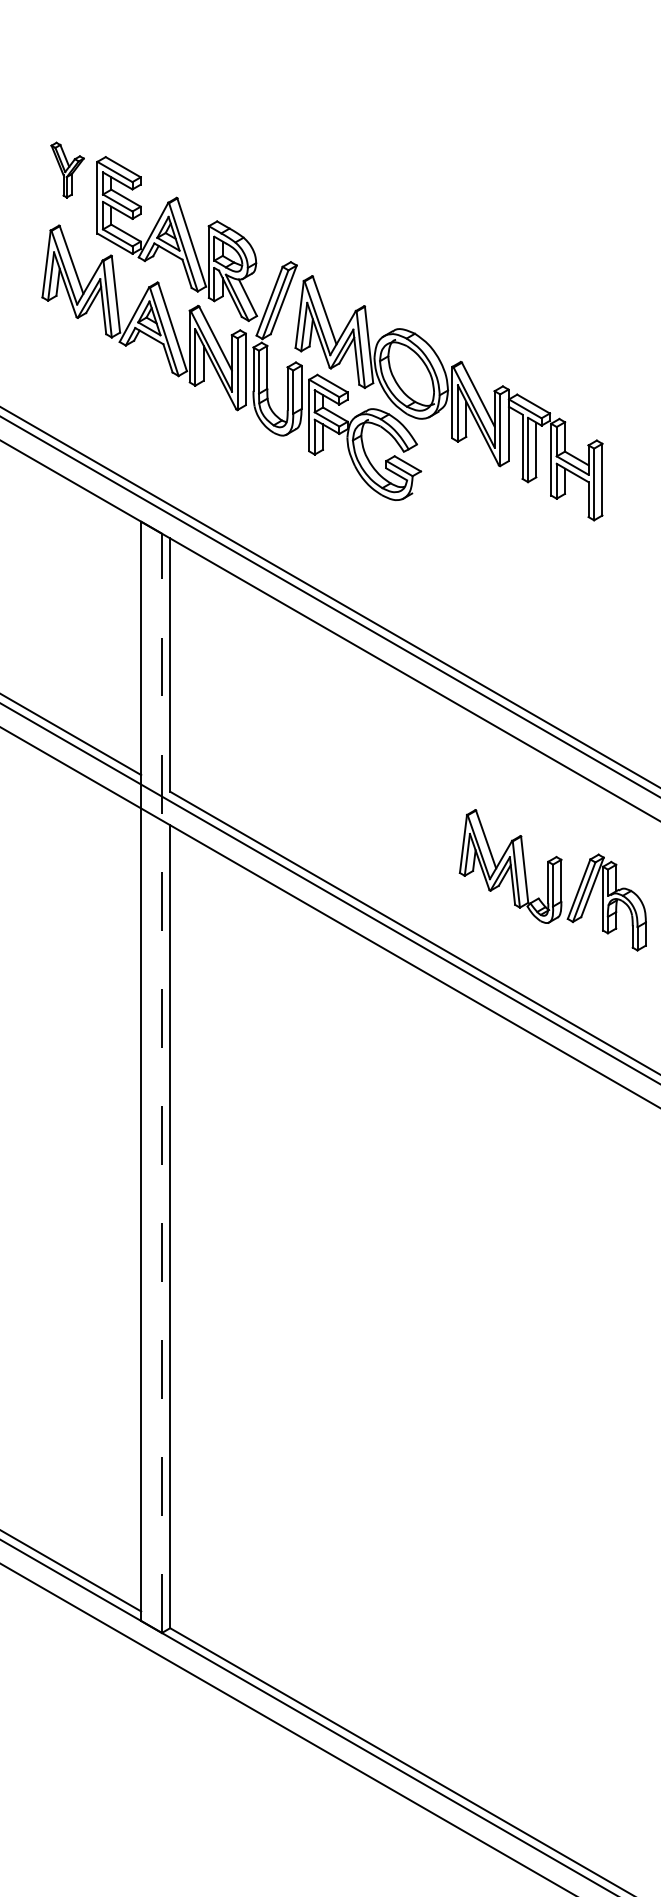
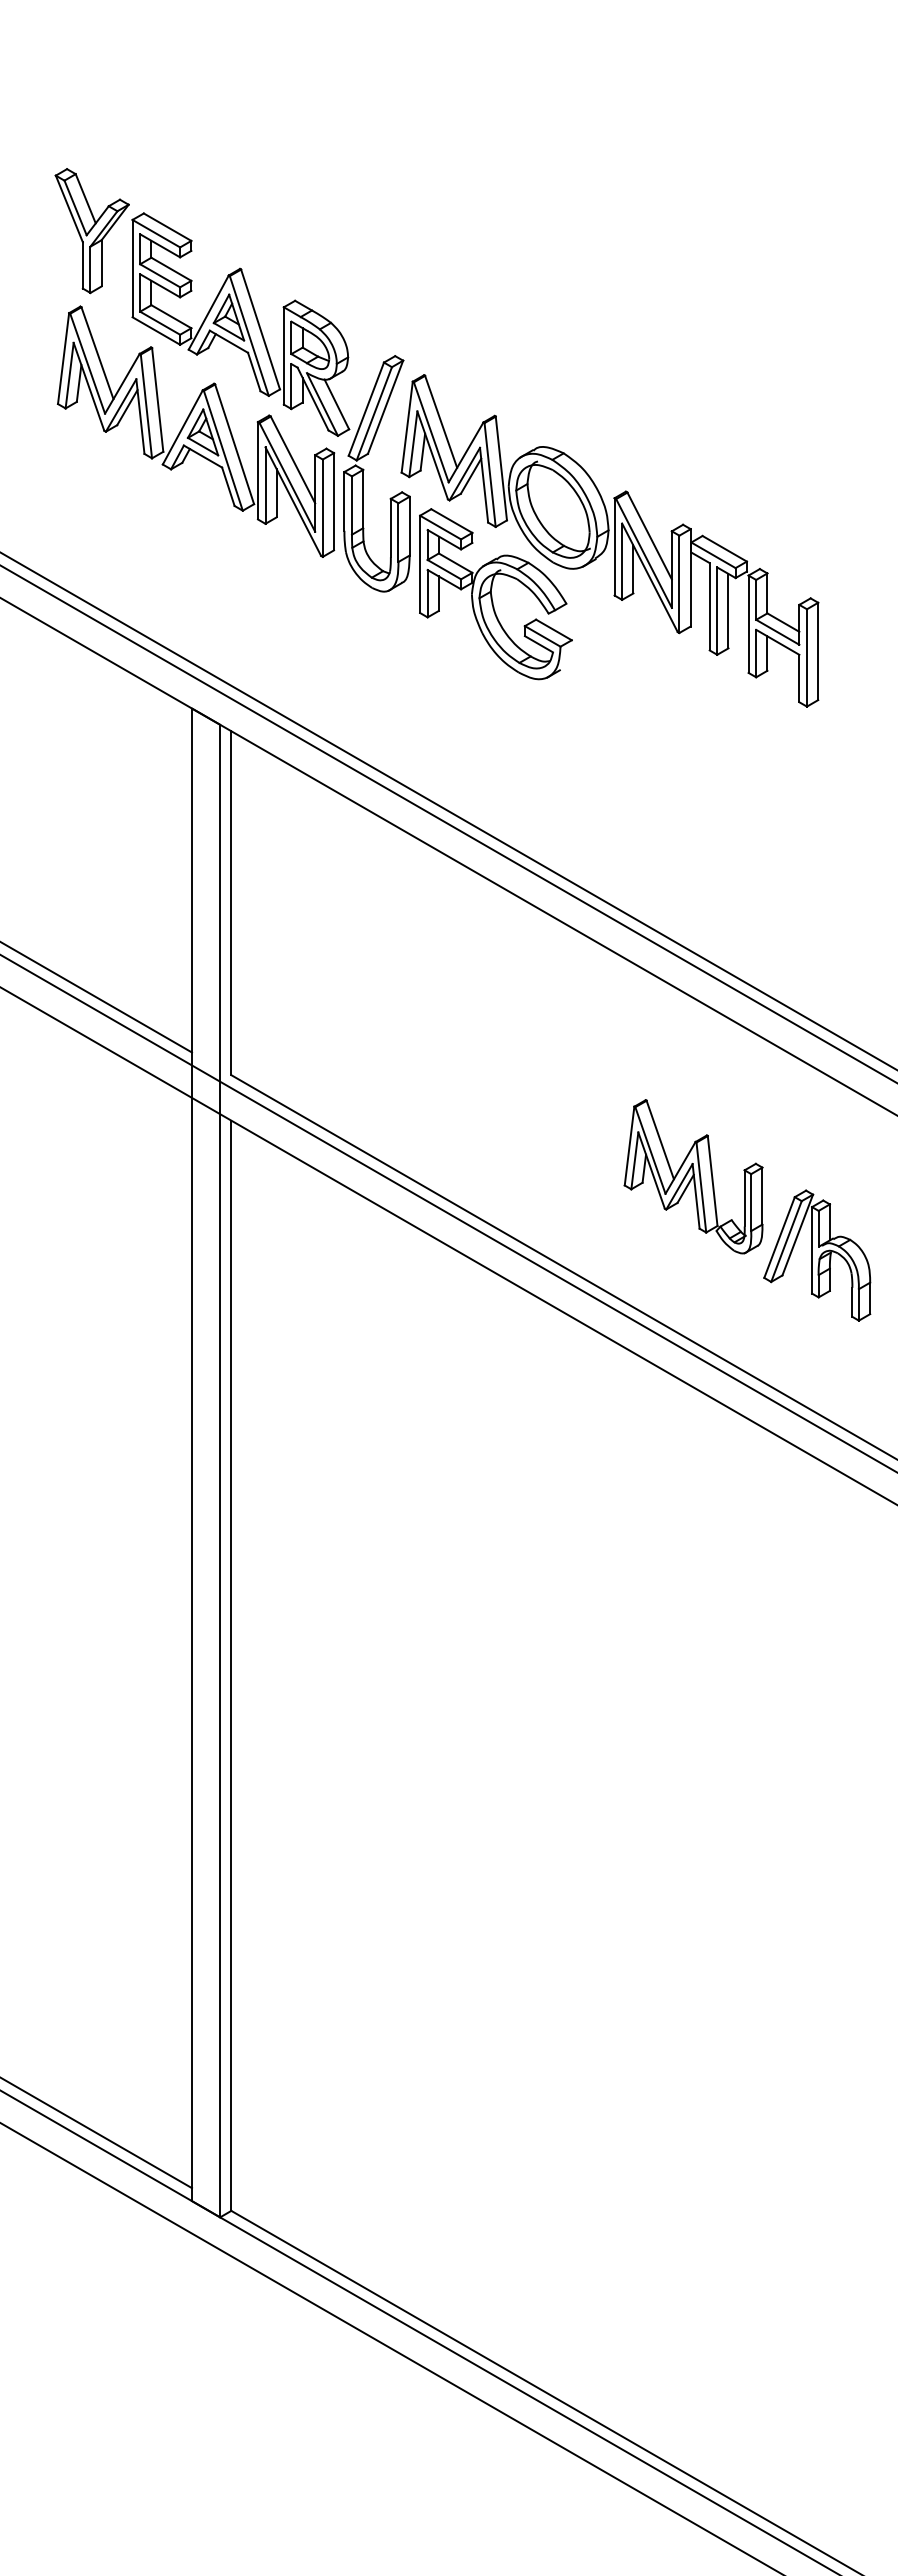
part: (67, 170) -> (91, 231), size x1.67
part: (607, 902) -> (817, 1255), moved
line: (162, 1082) -> (220, 1470), dashed -> solid

